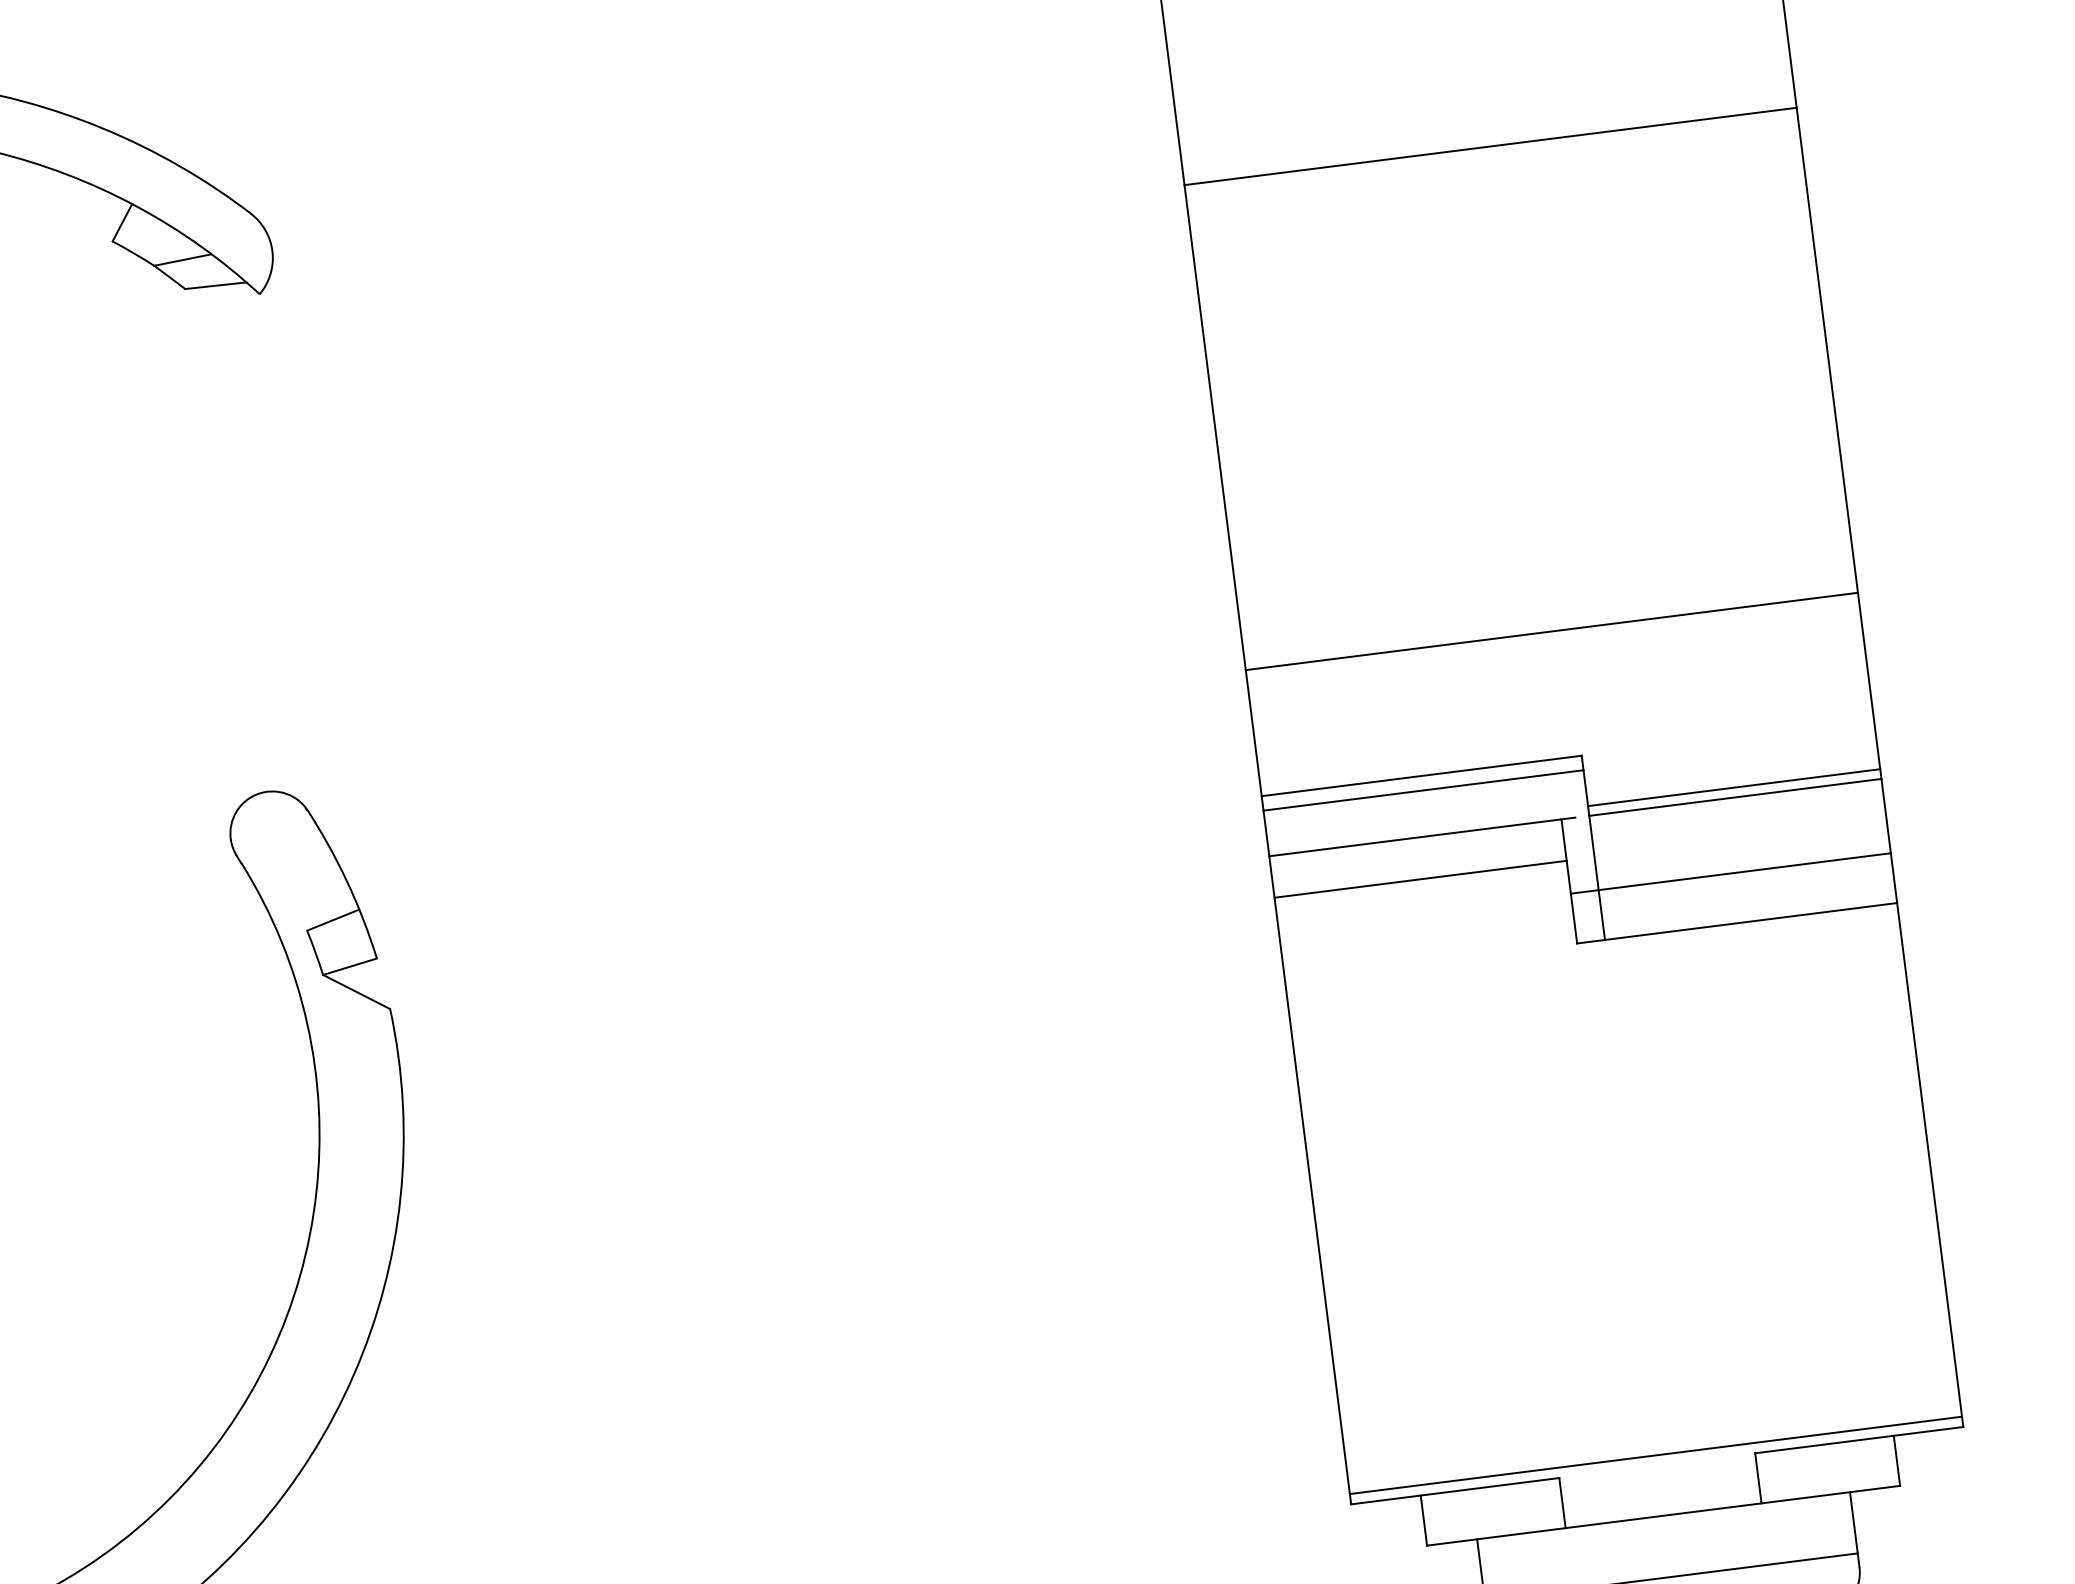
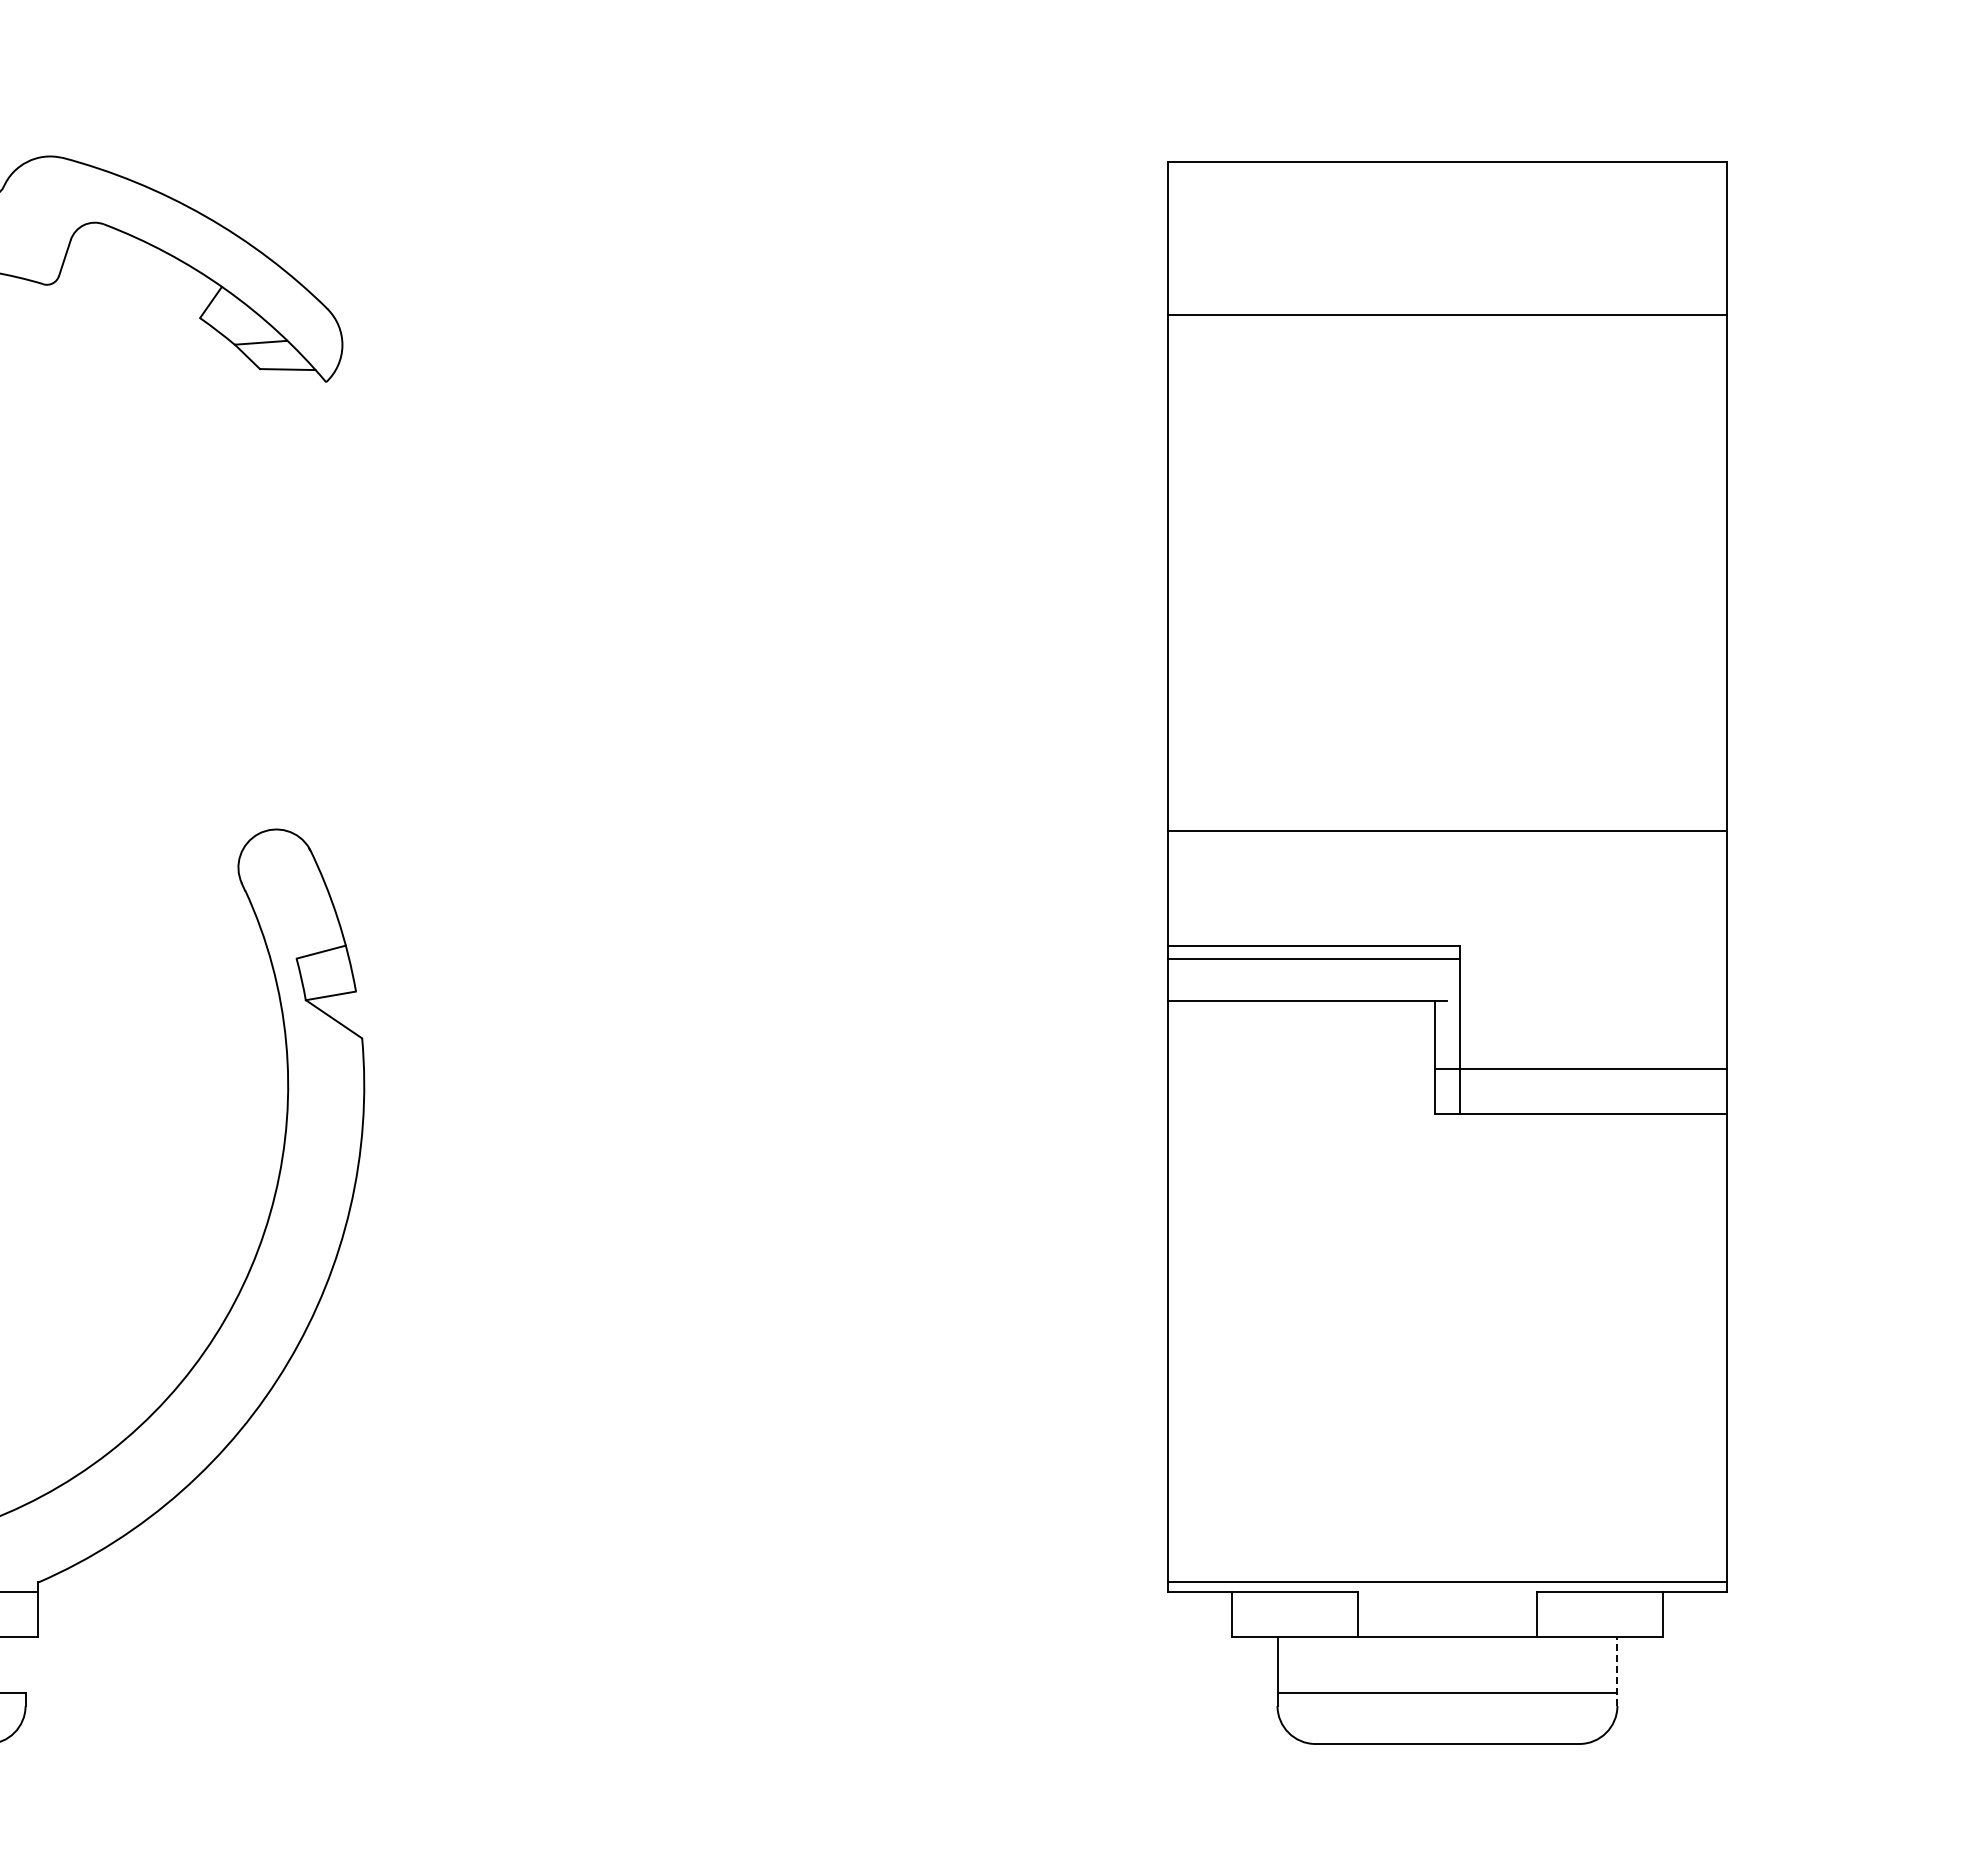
line: (1490, 146) -> (1447, 315), moved
line: (1734, 788) -> (1593, 992), removed
line: (1735, 796) -> (1593, 1000), removed
line: (1420, 879) -> (1301, 1038), removed
line: (1854, 1529) -> (1617, 1671), solid -> dashed

